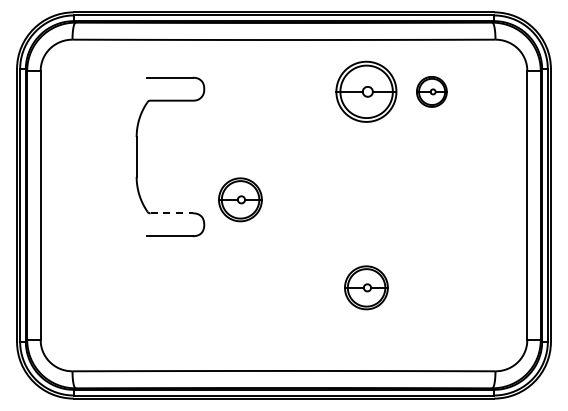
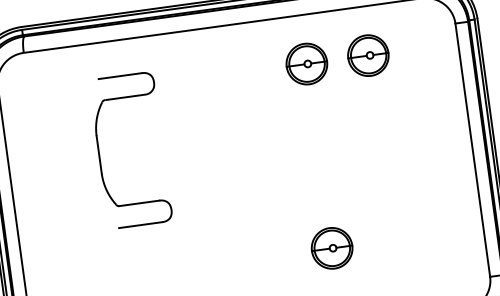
part: (366, 91) -> (306, 63), size x0.71
part: (431, 91) -> (368, 55), size x1.43
part: (240, 199) -> (202, 181), removed
line: (172, 213) -> (140, 203), dashed -> solid

